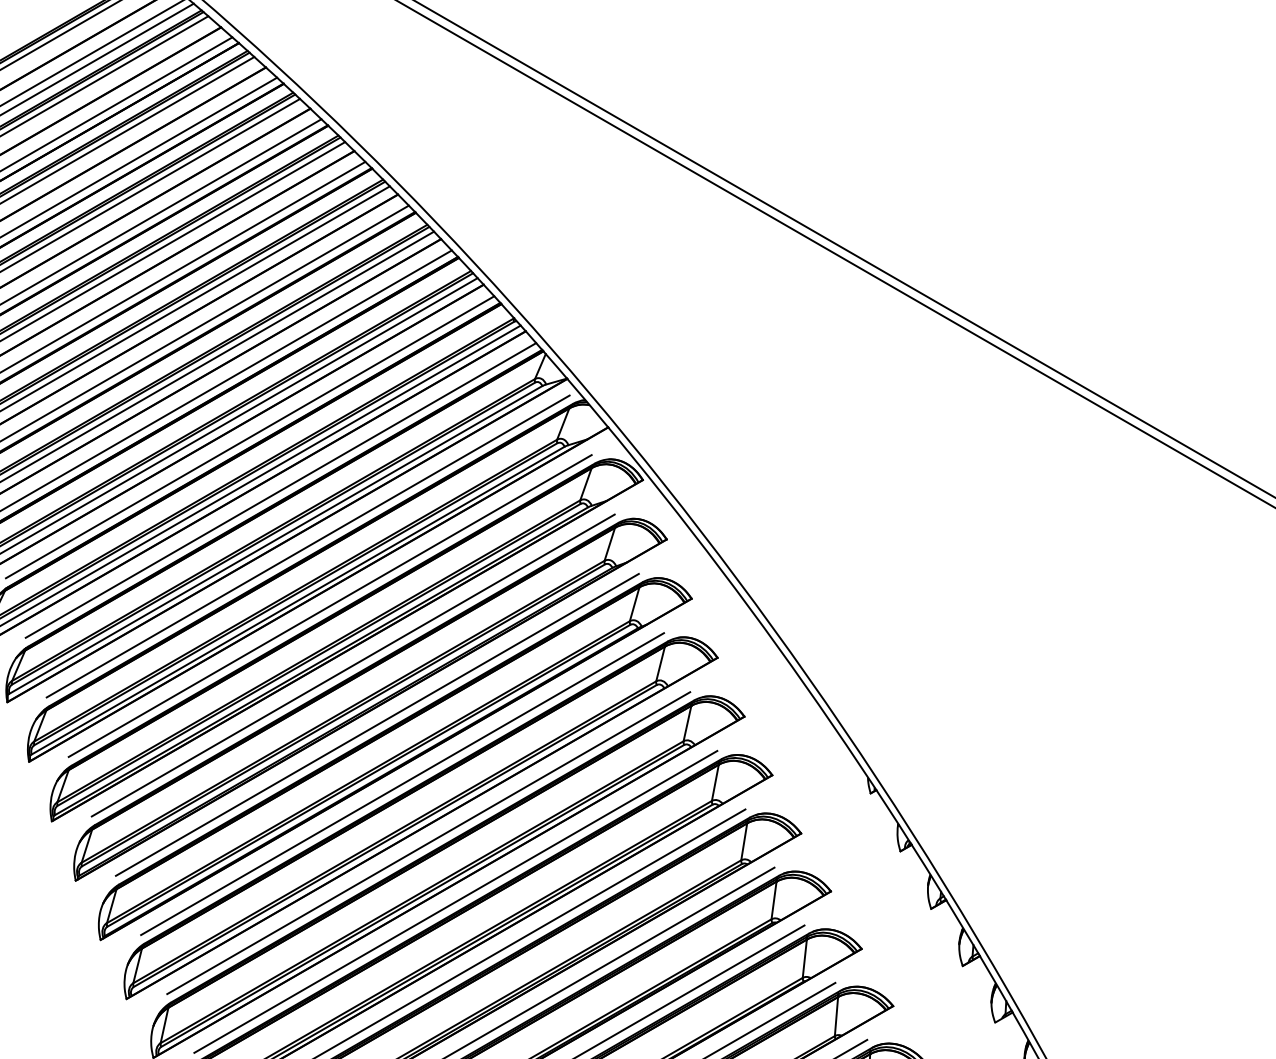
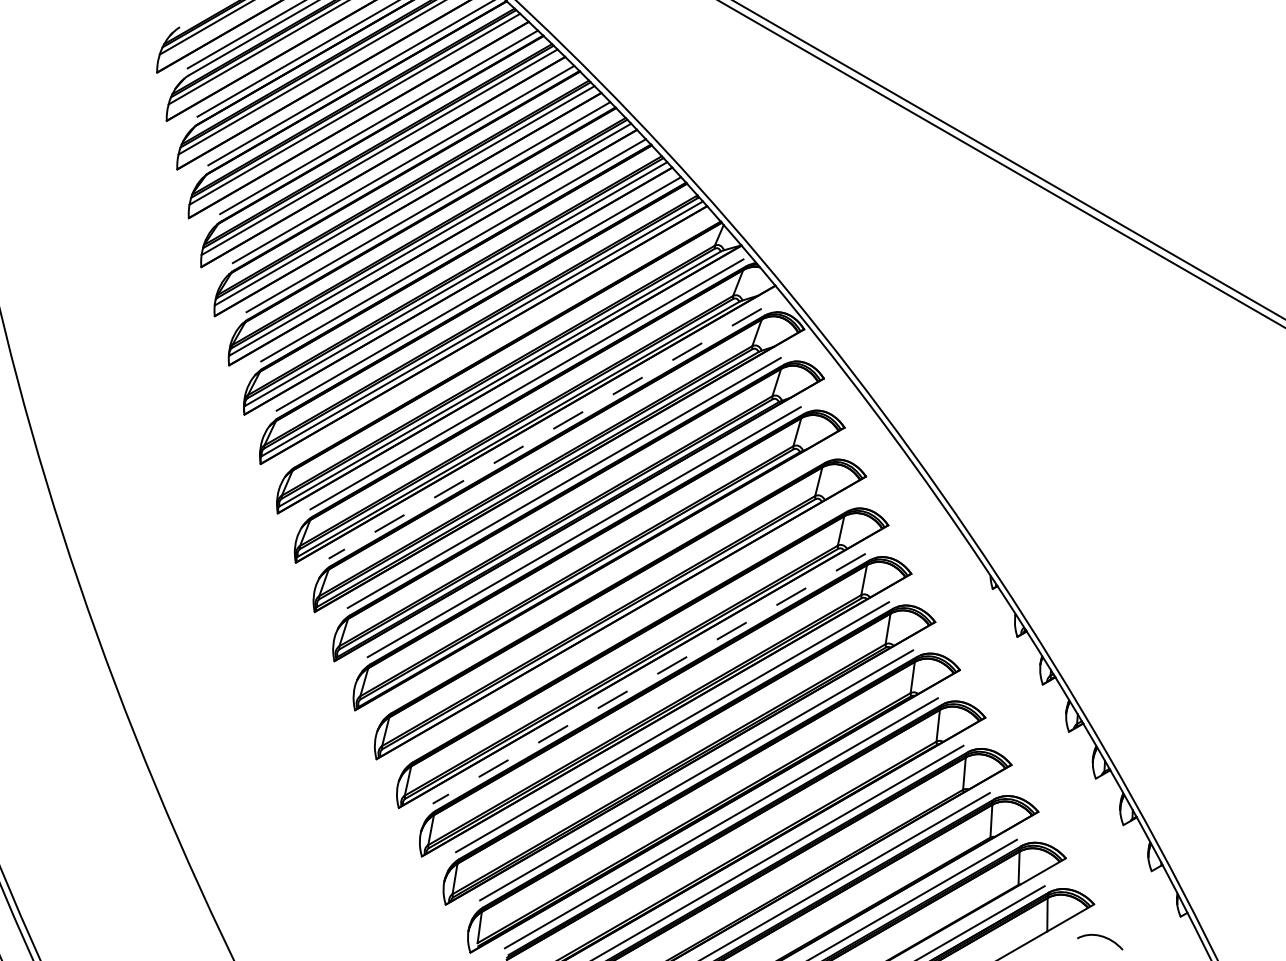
line: (281, 489) -> (504, 337), removed
line: (329, 605) -> (544, 433), solid -> dashed
line: (401, 784) -> (604, 581), removed
line: (428, 843) -> (626, 630), removed
line: (454, 901) -> (648, 678), solid -> dashed

